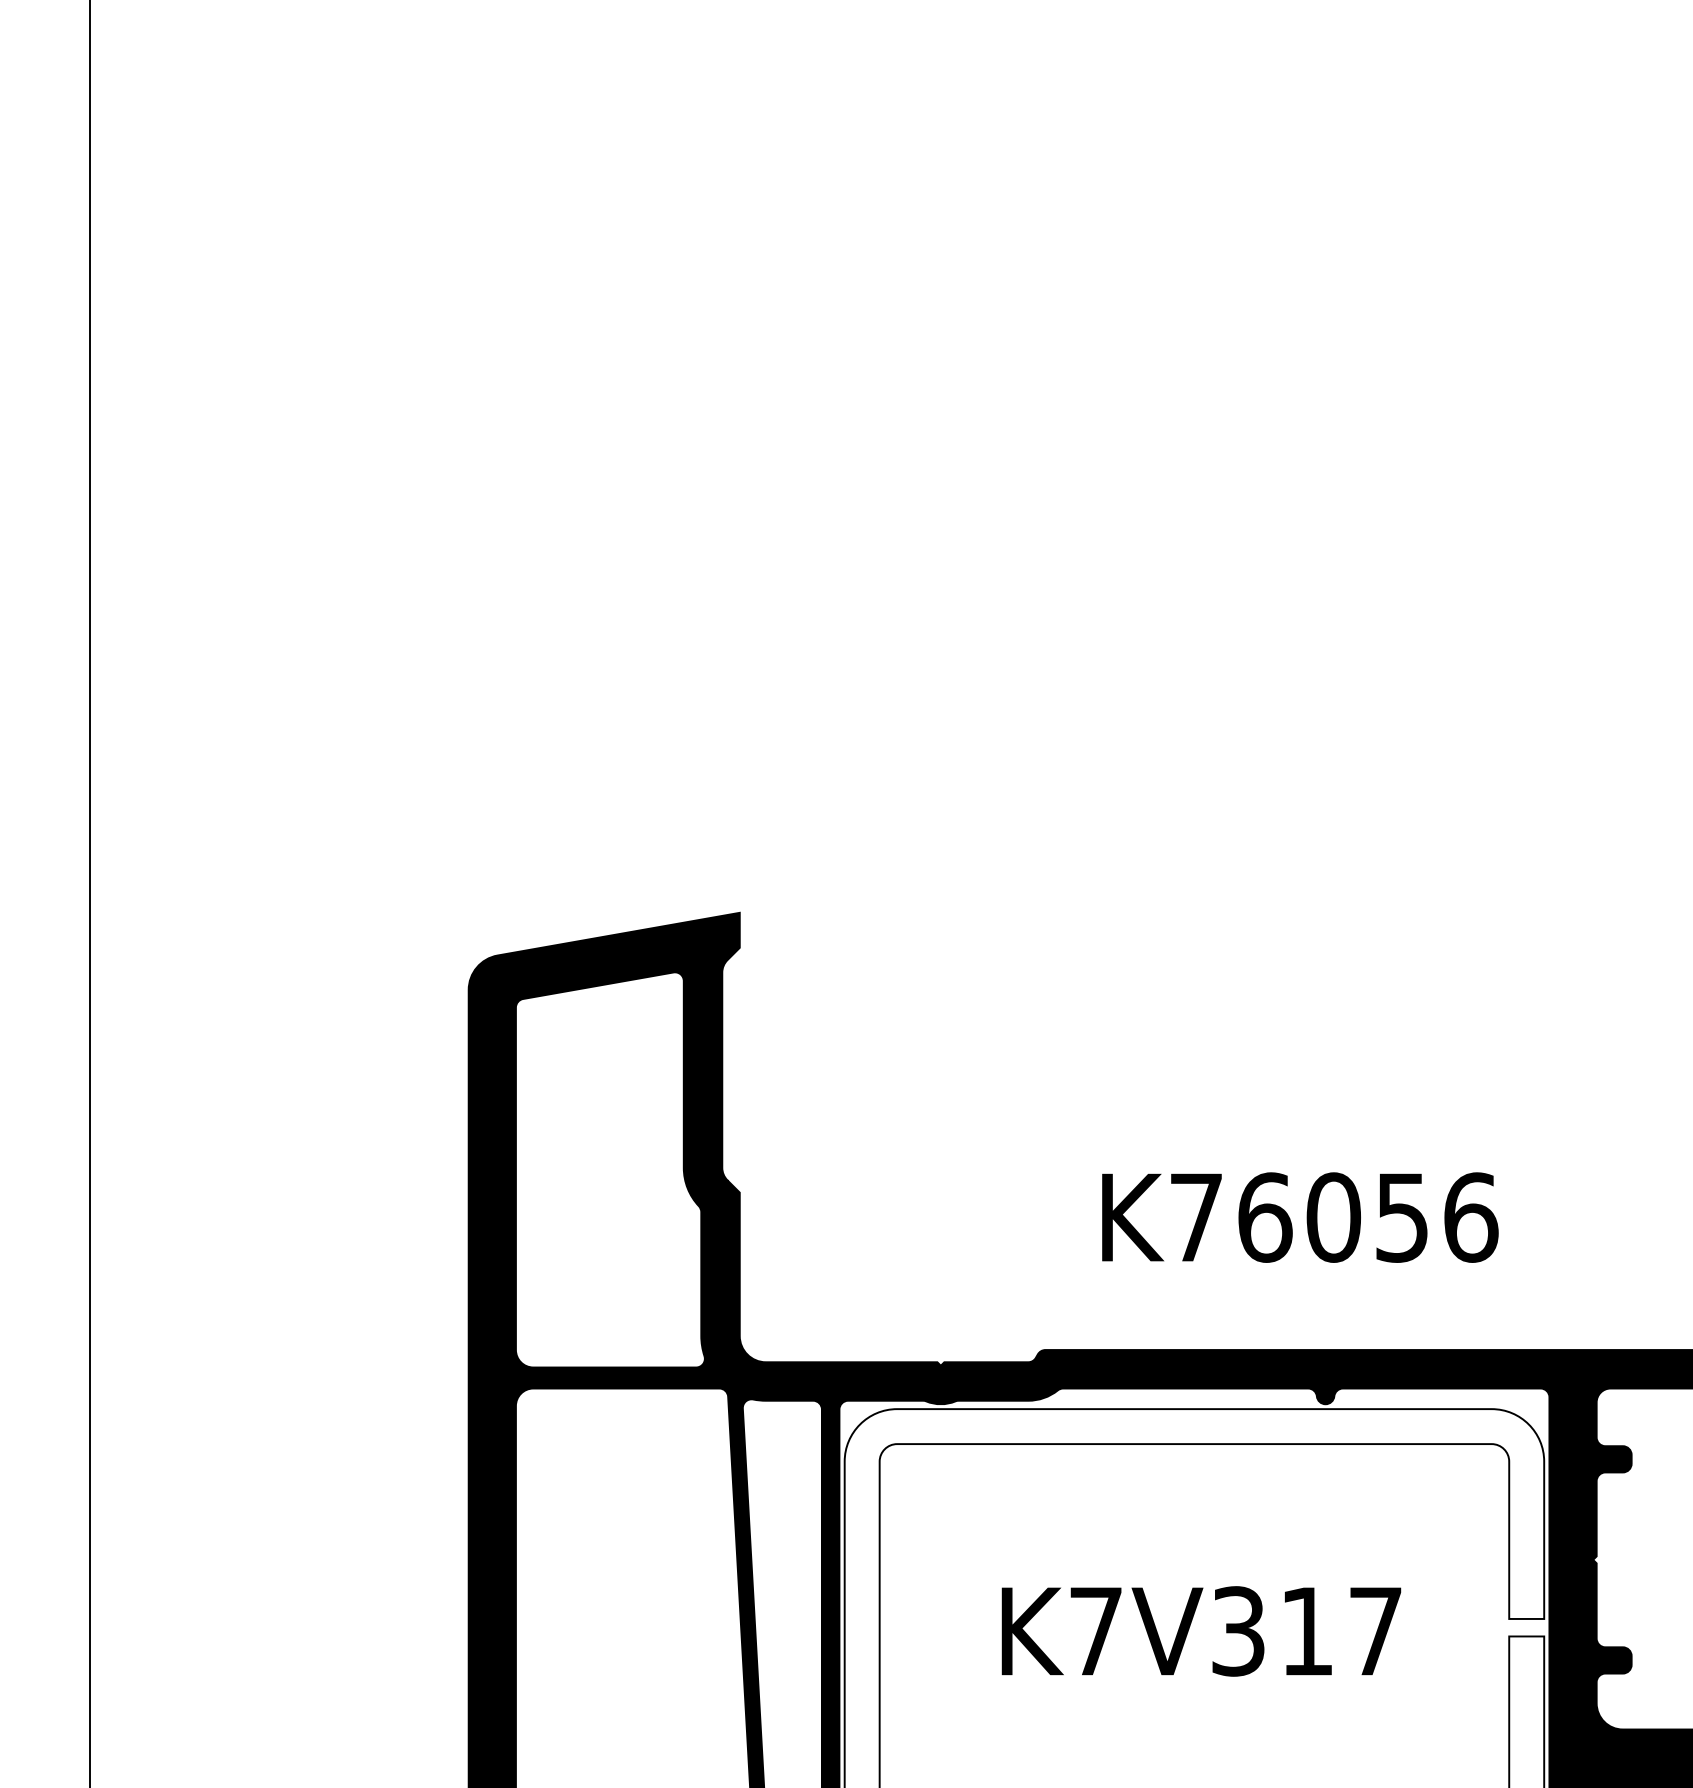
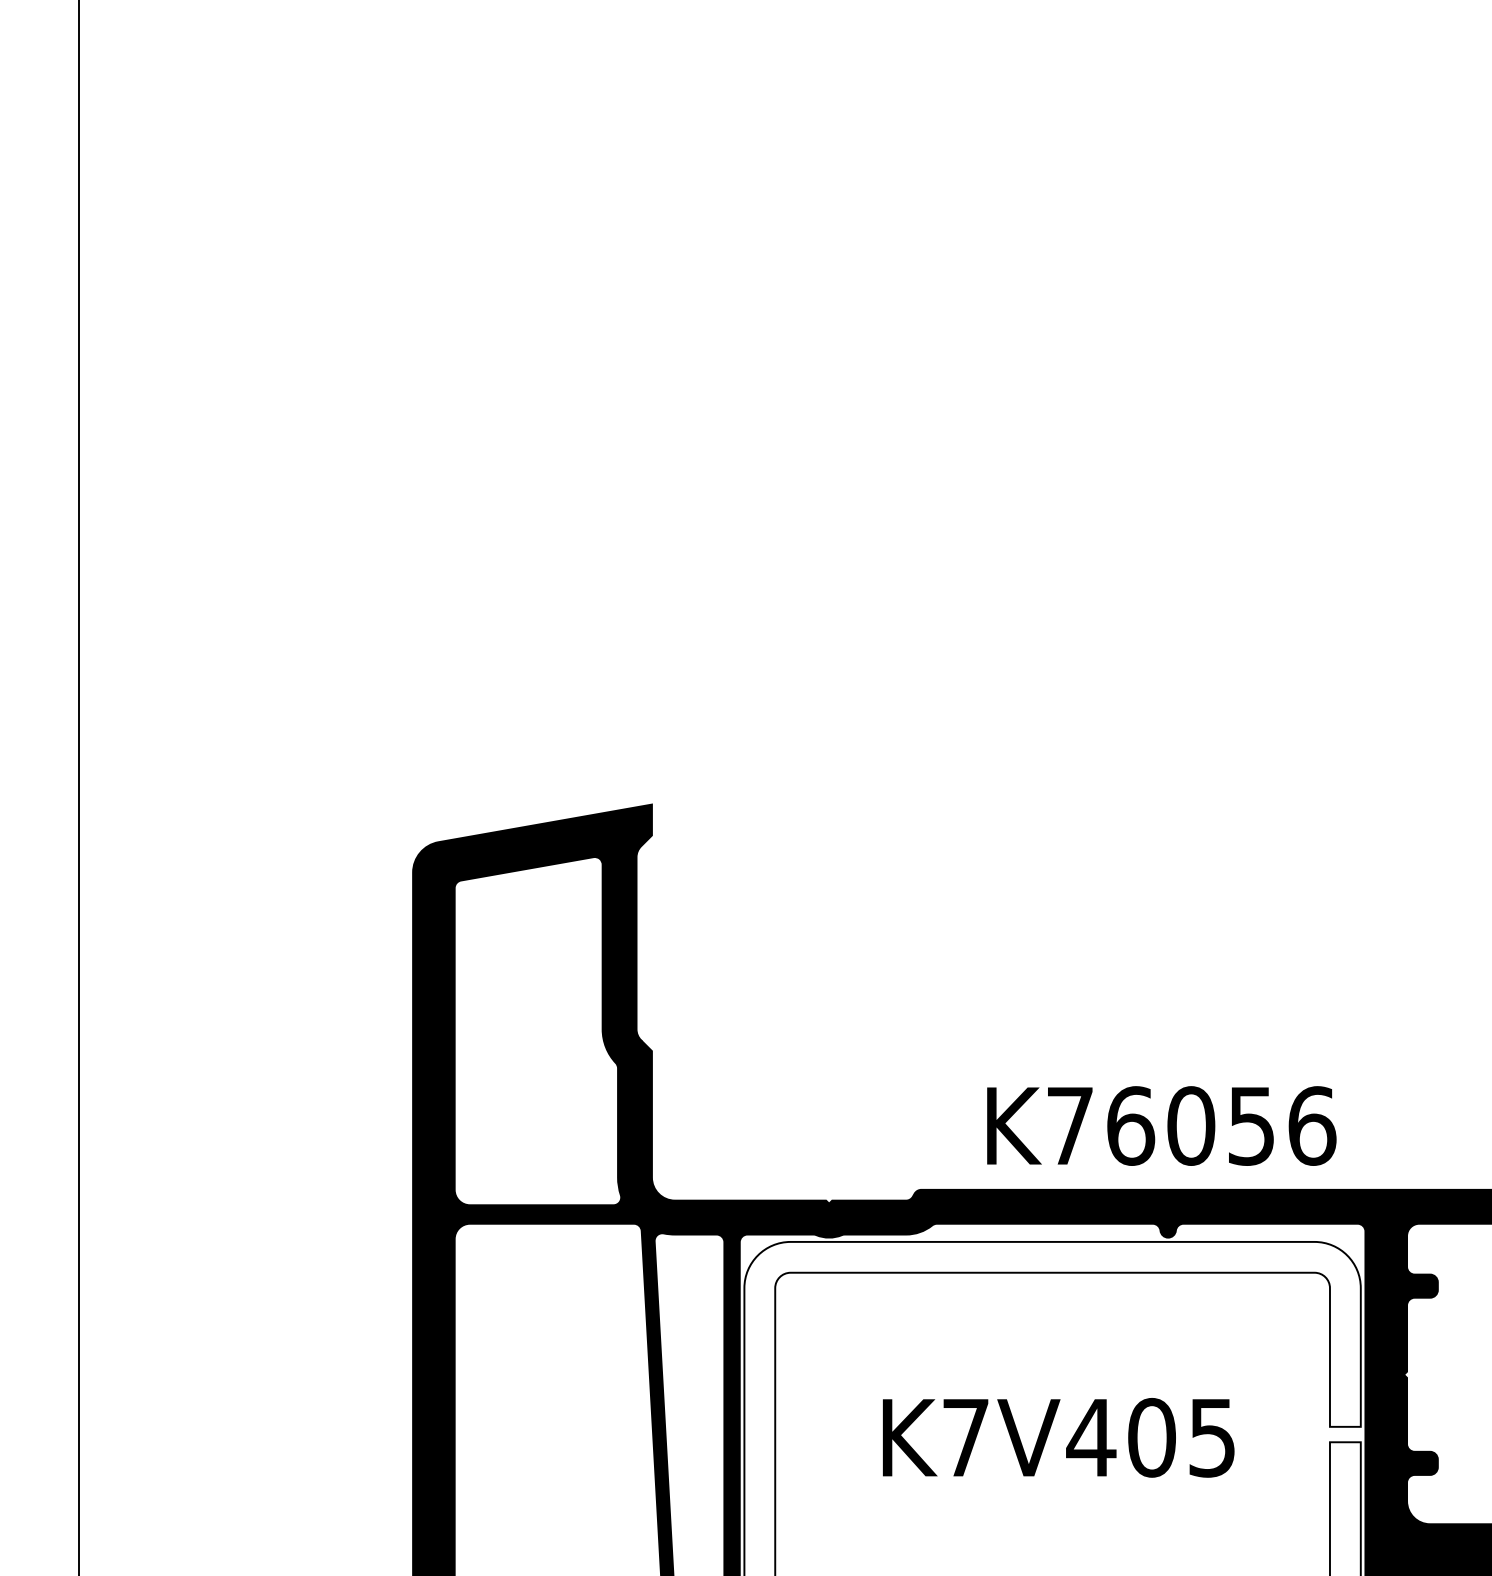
text: (1300, 1217) -> (1161, 1125), moved
text: (1305, 1631) -> (1150, 1437), K7V317 -> K7V405

